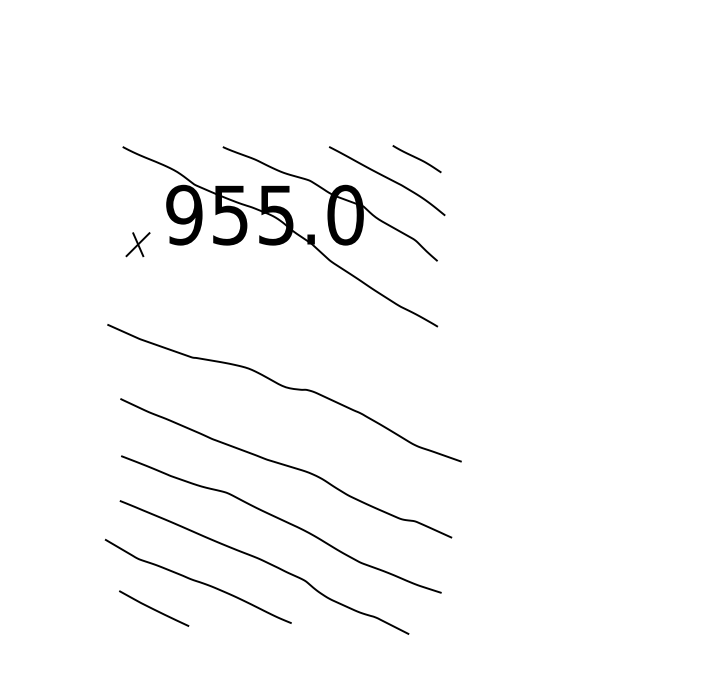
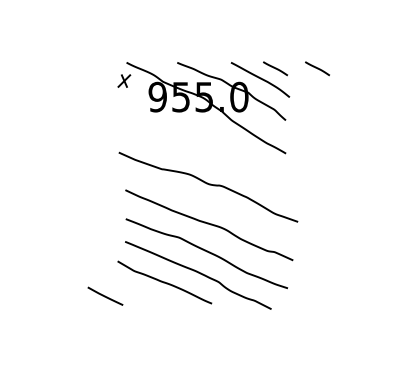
line: (499, 158) -> (317, 68), added
part: (138, 243) -> (124, 80), moved
line: (154, 607) -> (105, 295), moved

